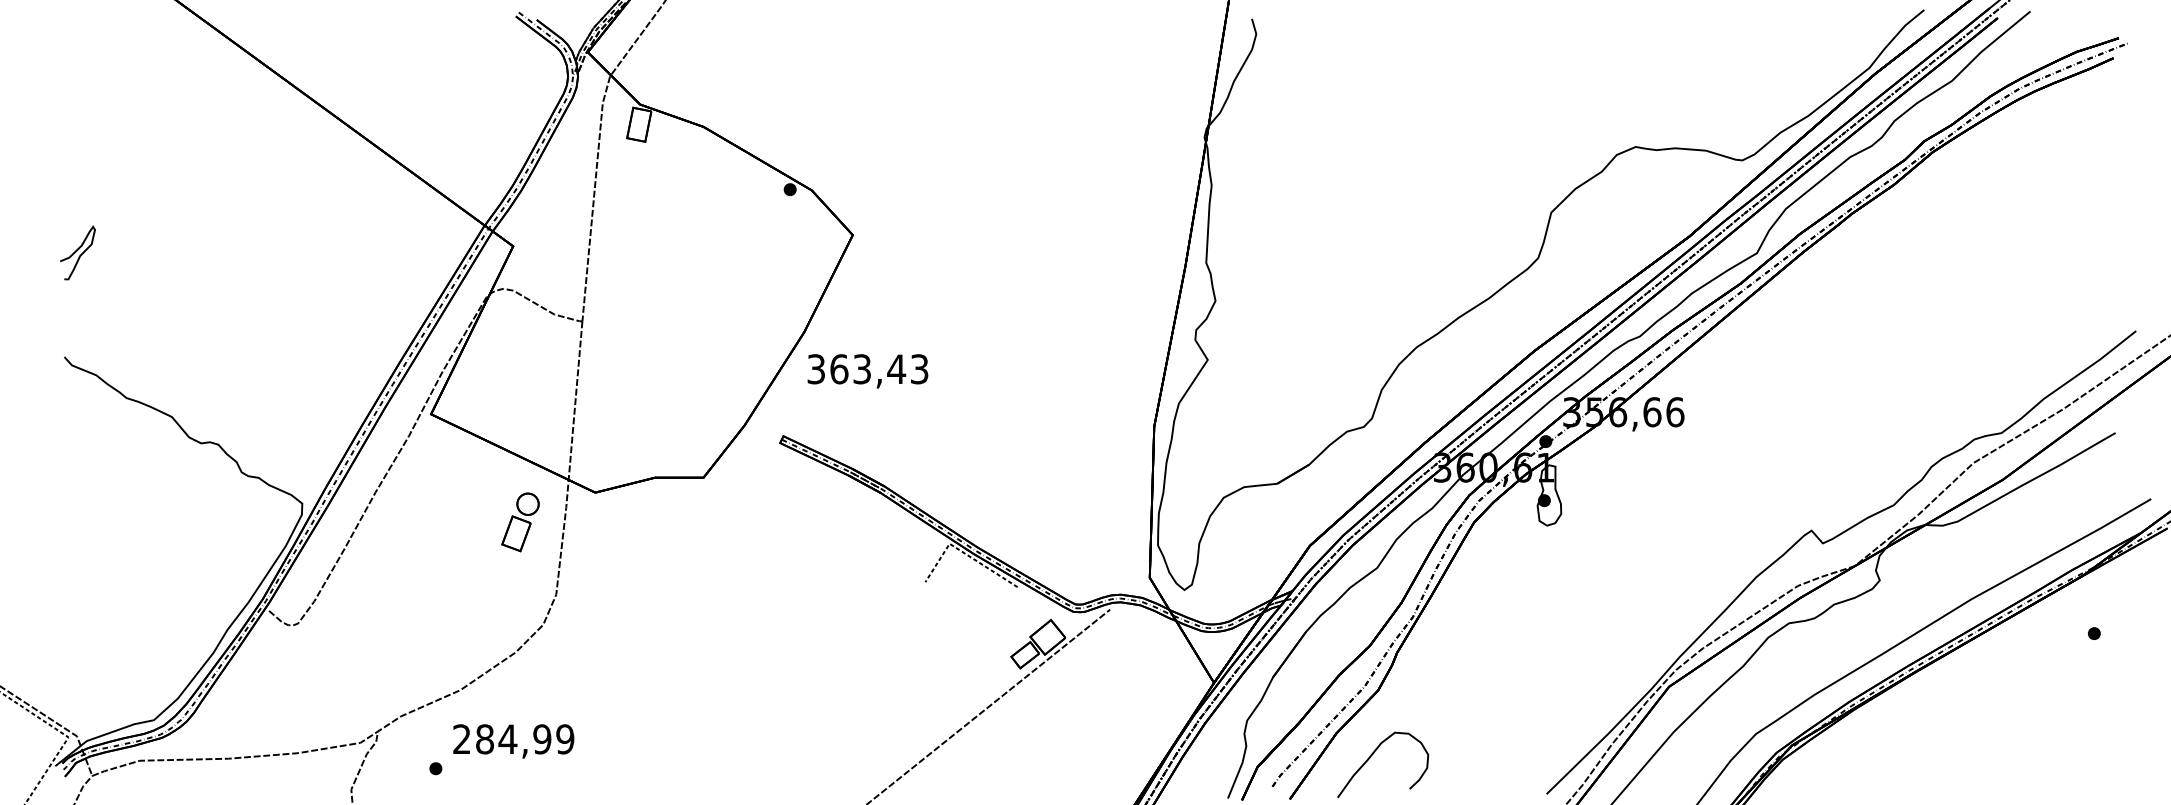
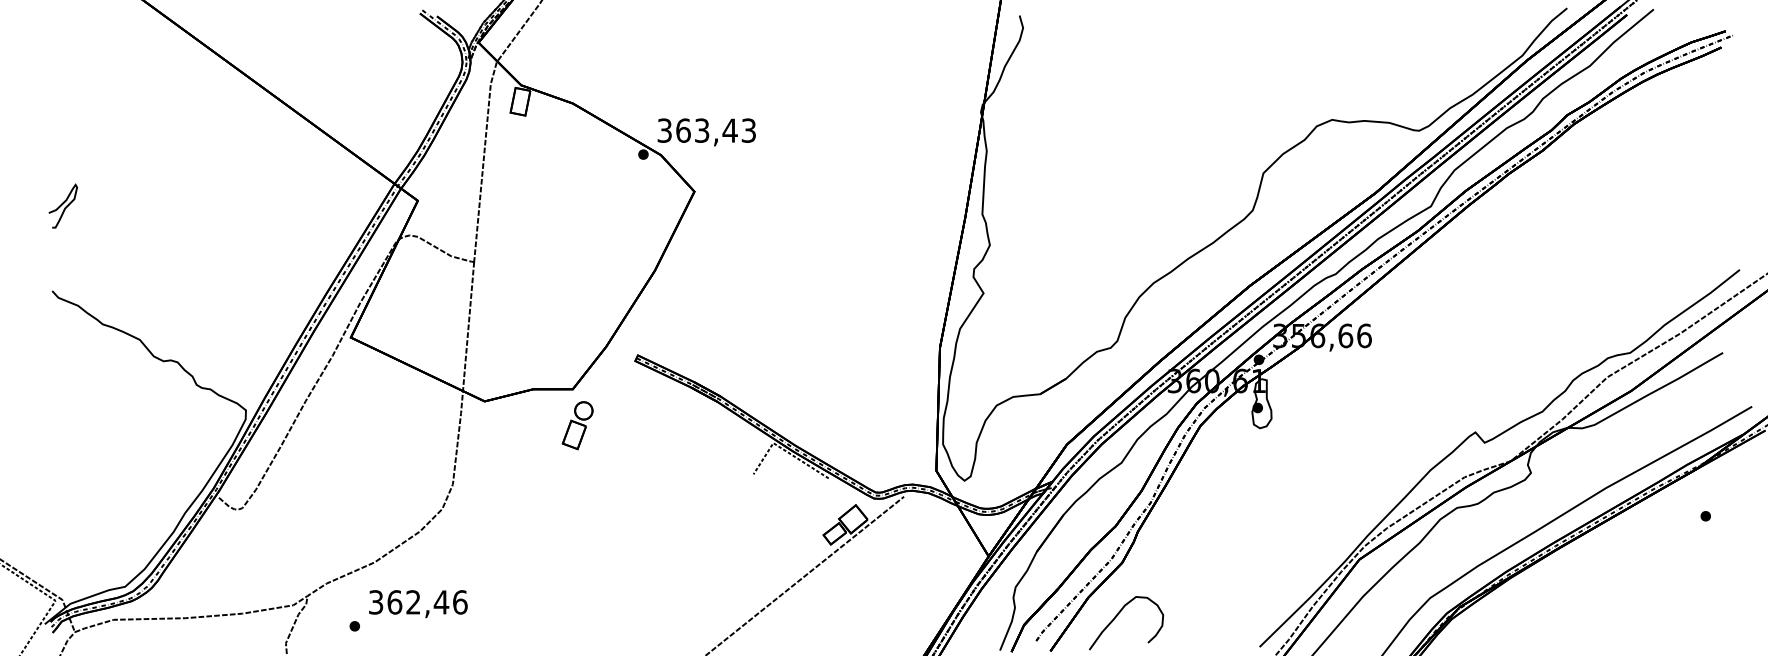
text: (867, 371) -> (706, 132), moved
part: (520, 522) -> (577, 425), moved
text: (513, 739) -> (418, 602), 284,99 -> 362,46

